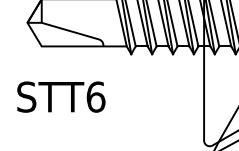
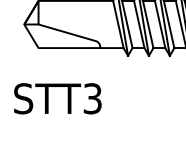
text: (95, 96) -> (92, 98), STT6 -> STT3

